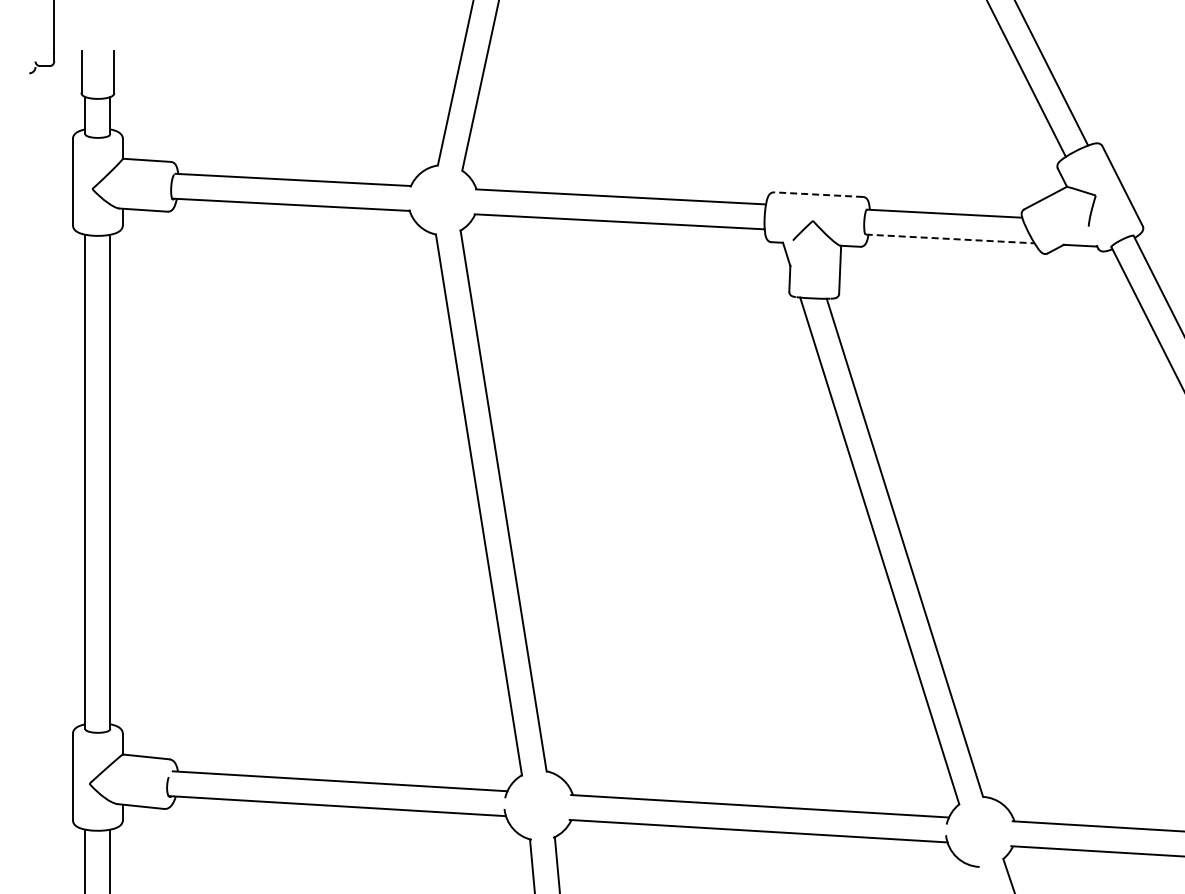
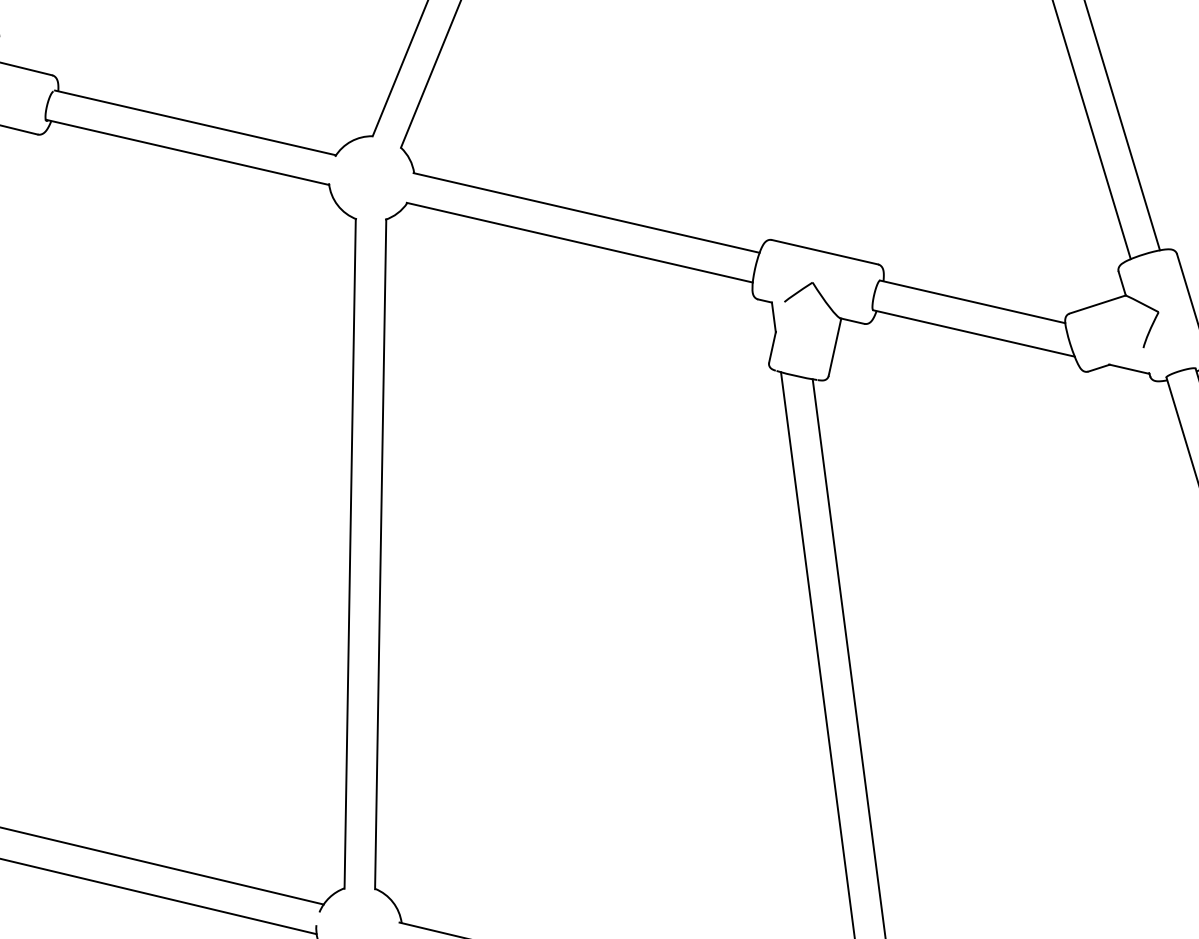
line: (818, 194) -> (824, 251), dashed -> solid
line: (950, 238) -> (974, 332), dashed -> solid

